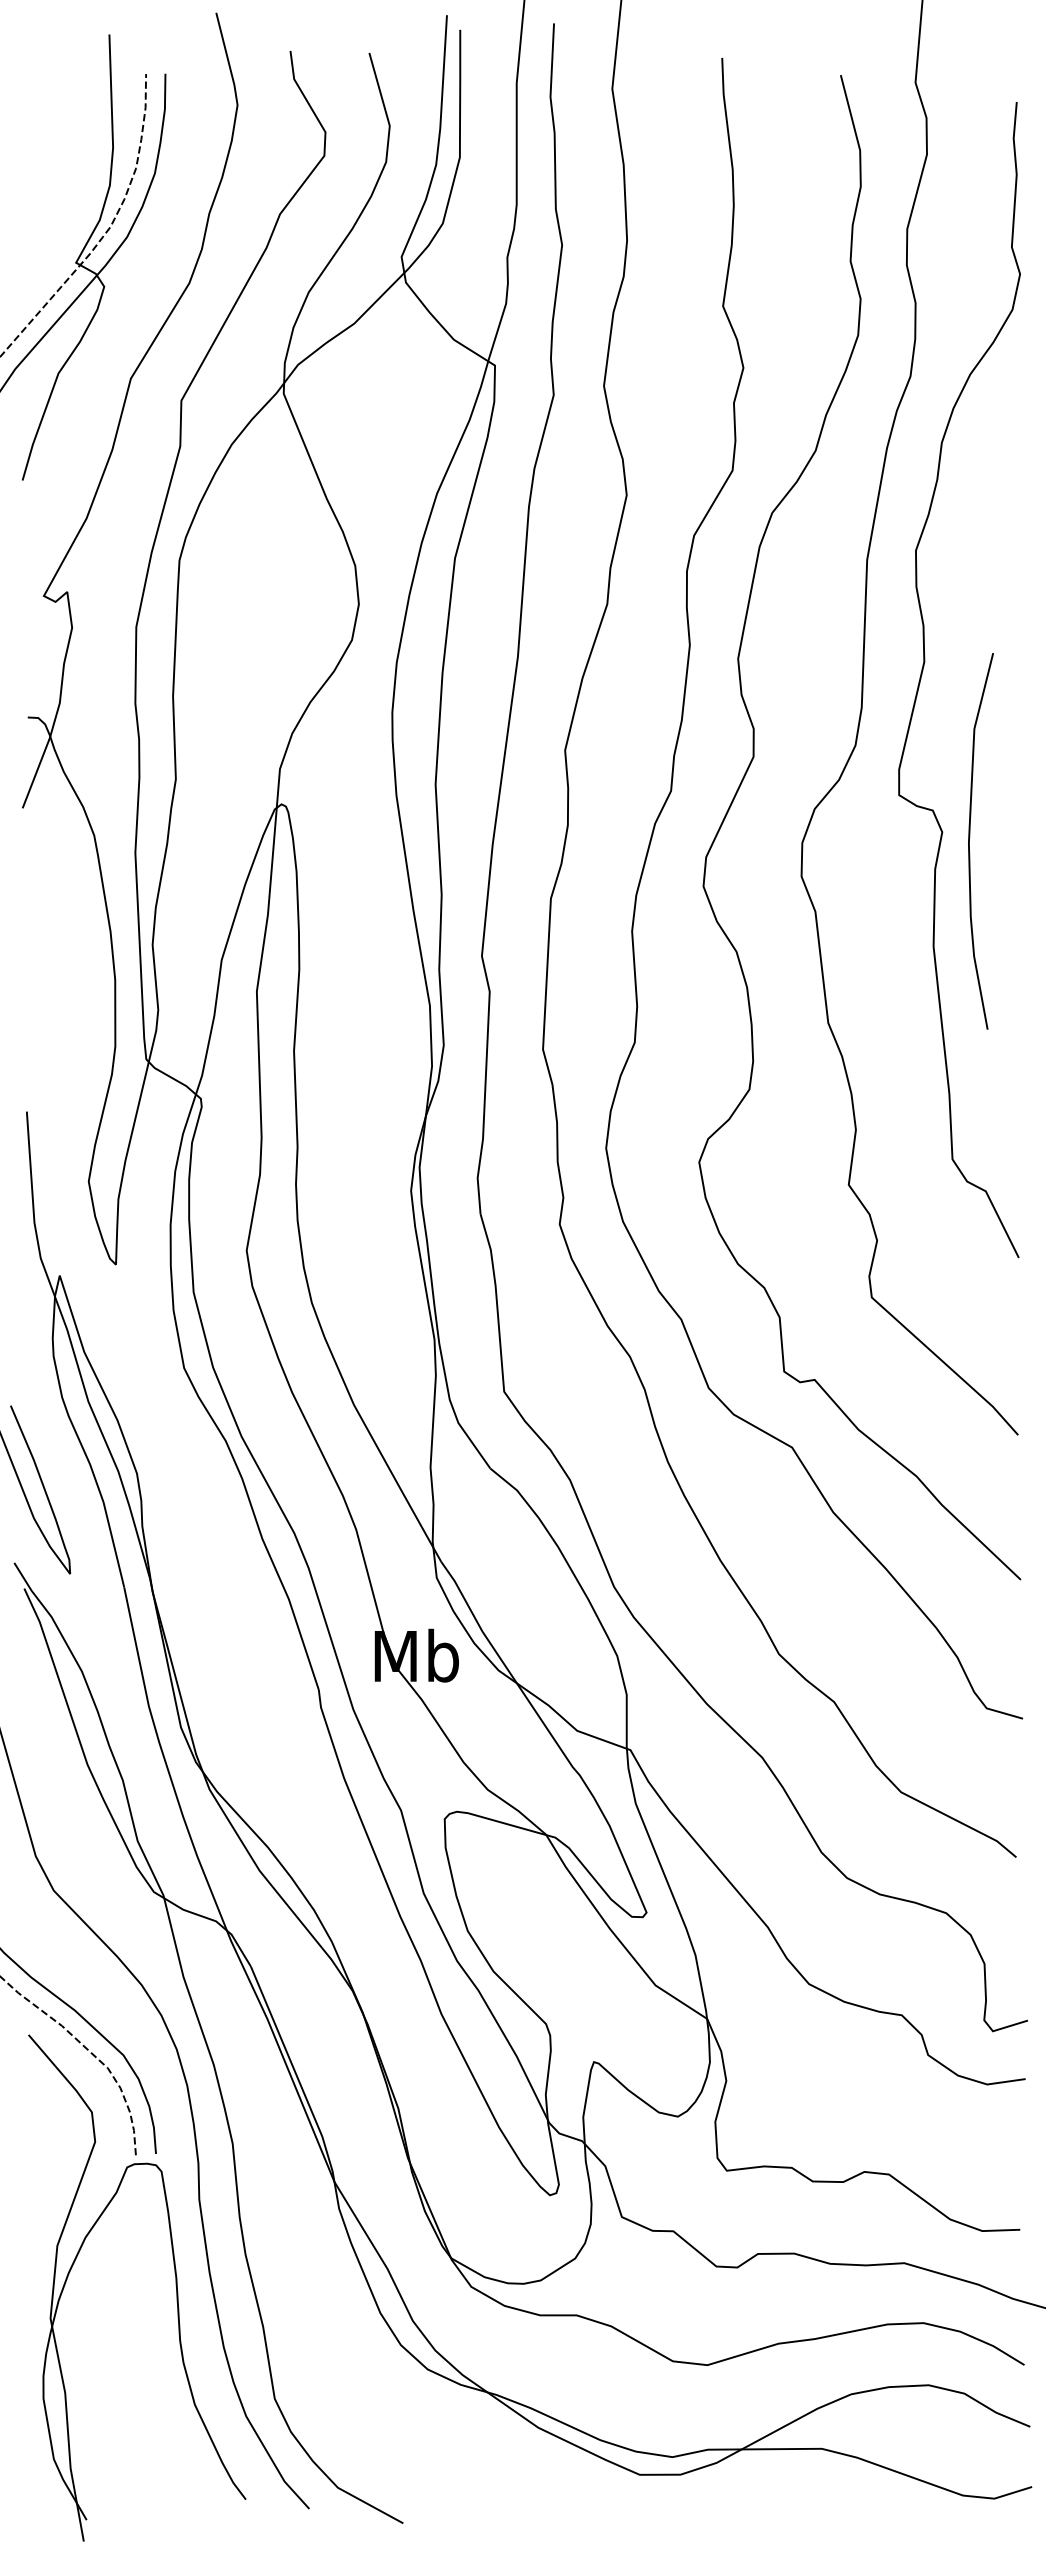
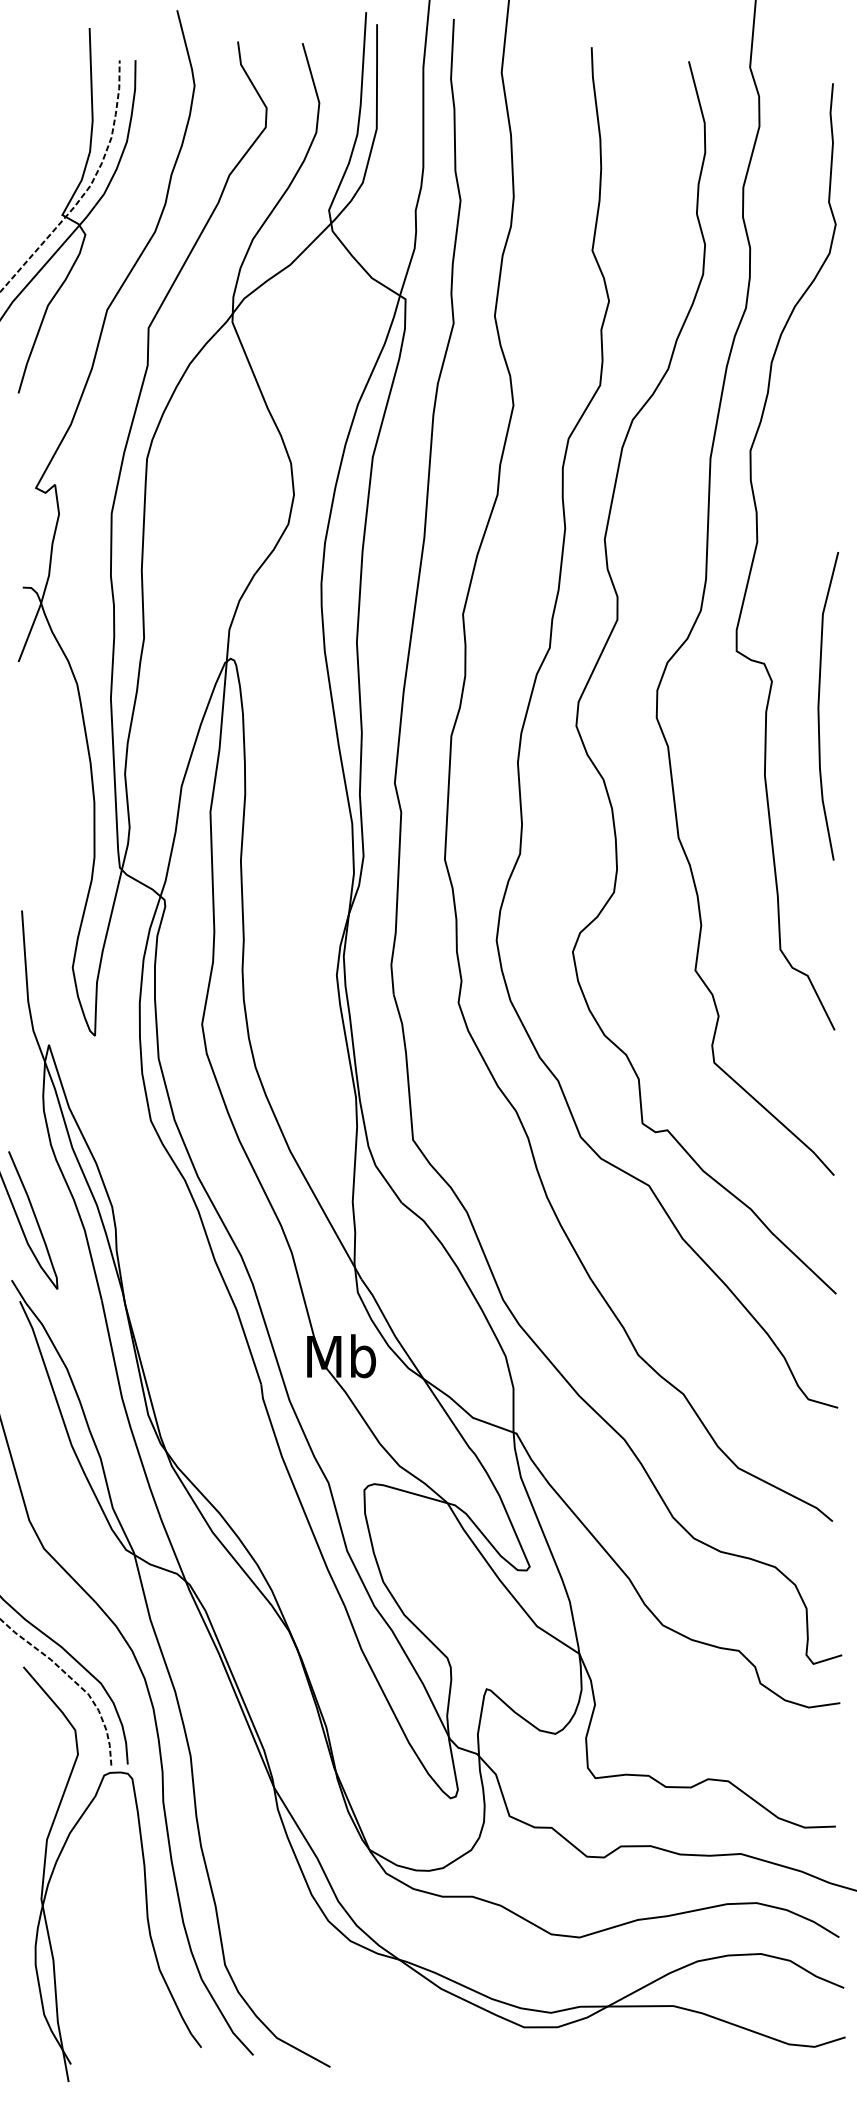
curve: (970, 837) -> (819, 703), moved

